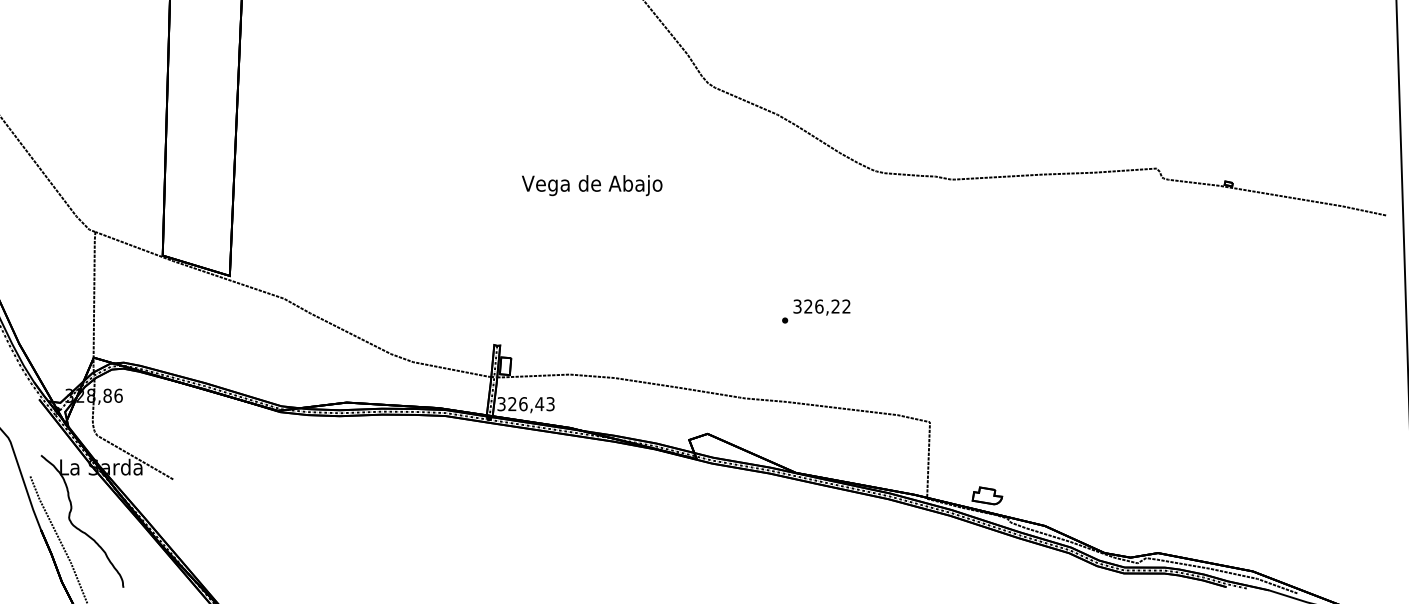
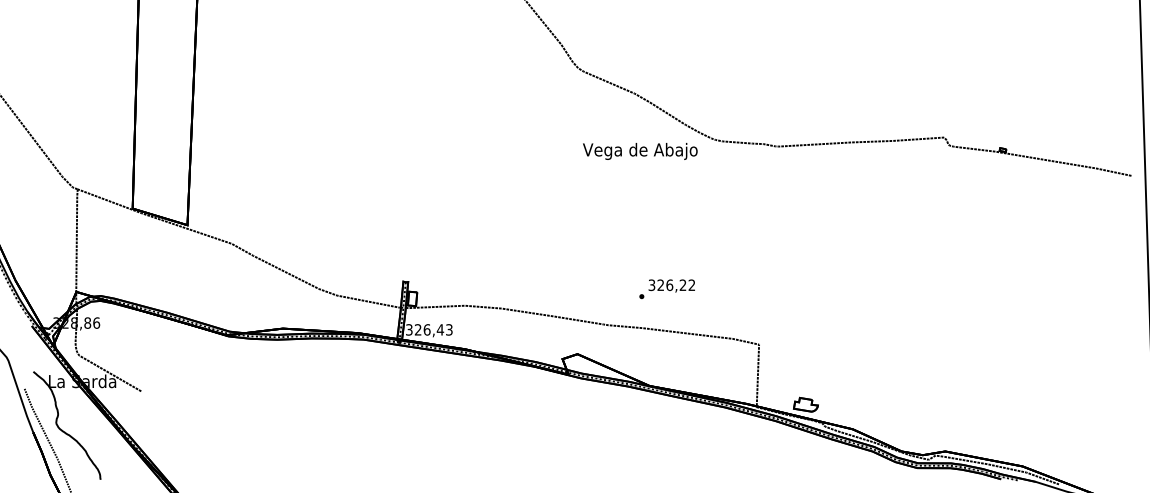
text: (592, 185) -> (640, 151), moved
text: (815, 310) -> (666, 288), moved

